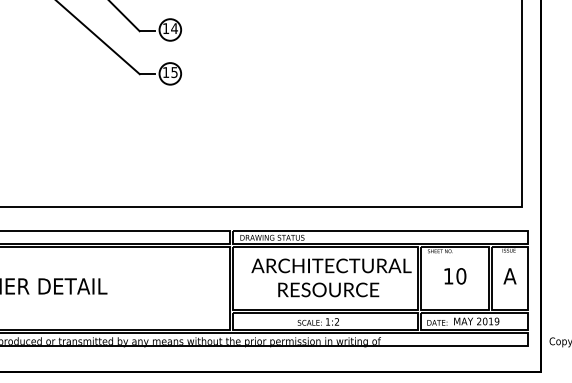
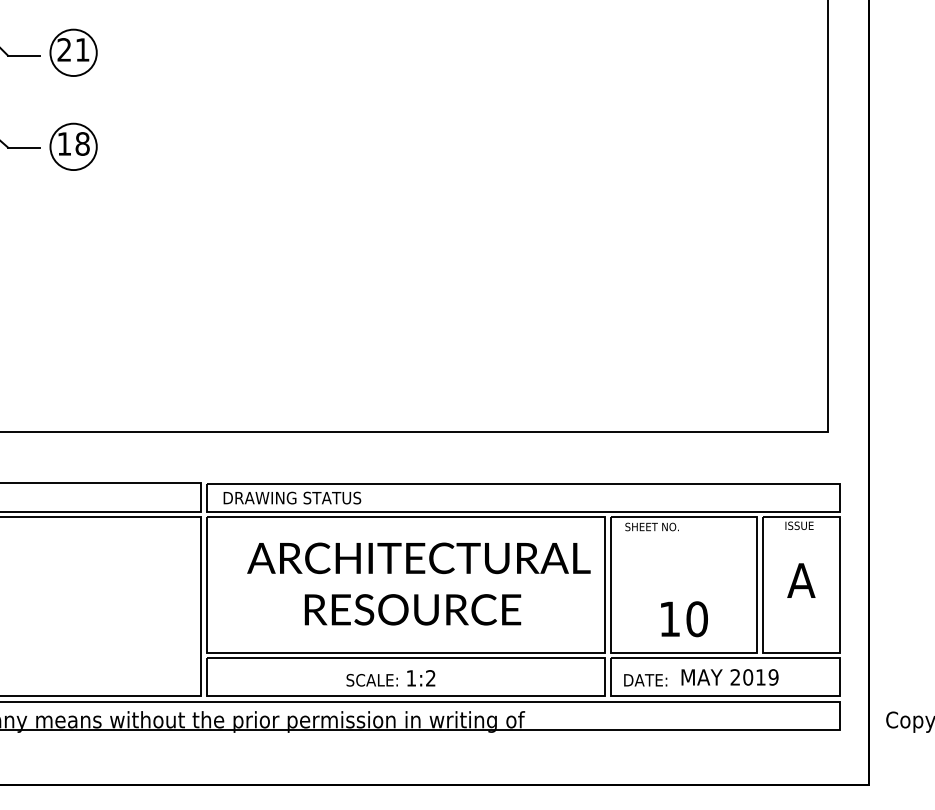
text: (169, 28) -> (71, 49), 14 -> 21
text: (174, 72) -> (82, 143), 15 -> 18
text: (455, 276) -> (684, 619), moved

